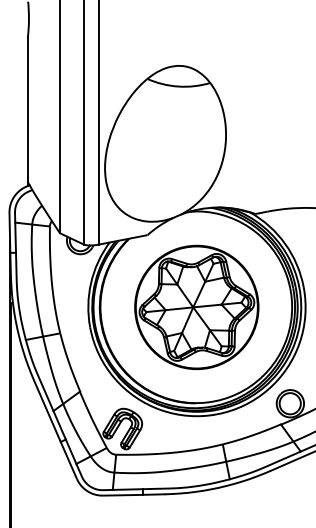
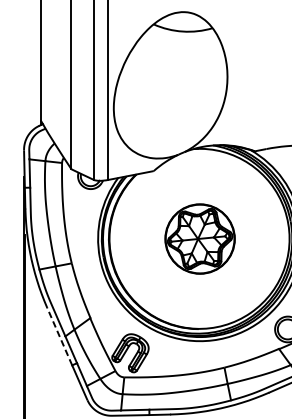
part: (196, 307) -> (199, 239), size x0.6
line: (47, 410) -> (59, 335), solid -> dashed

